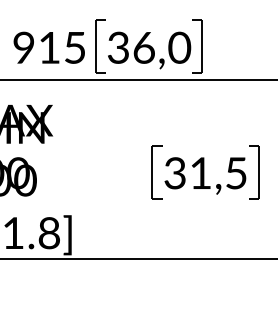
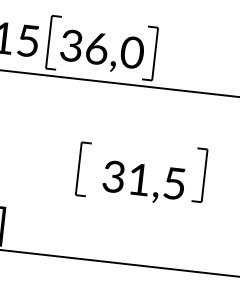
part: (156, 172) -> (82, 169), moved
part: (254, 172) -> (199, 175), moved

